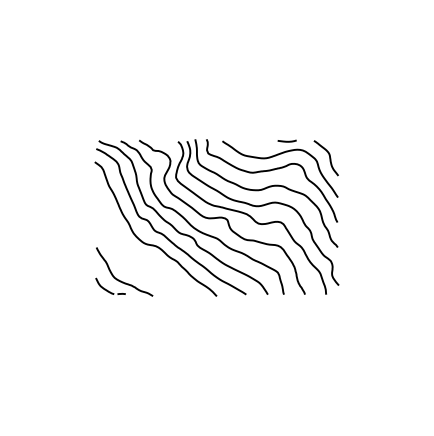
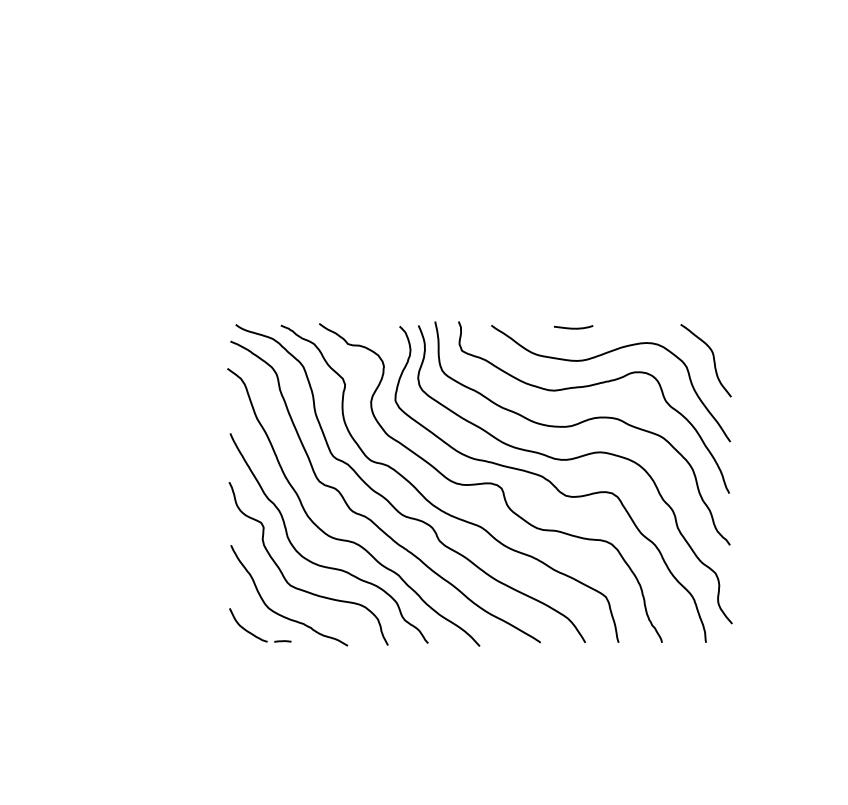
line: (286, 140) -> (572, 325), moved
part: (140, 256) -> (321, 563), added

